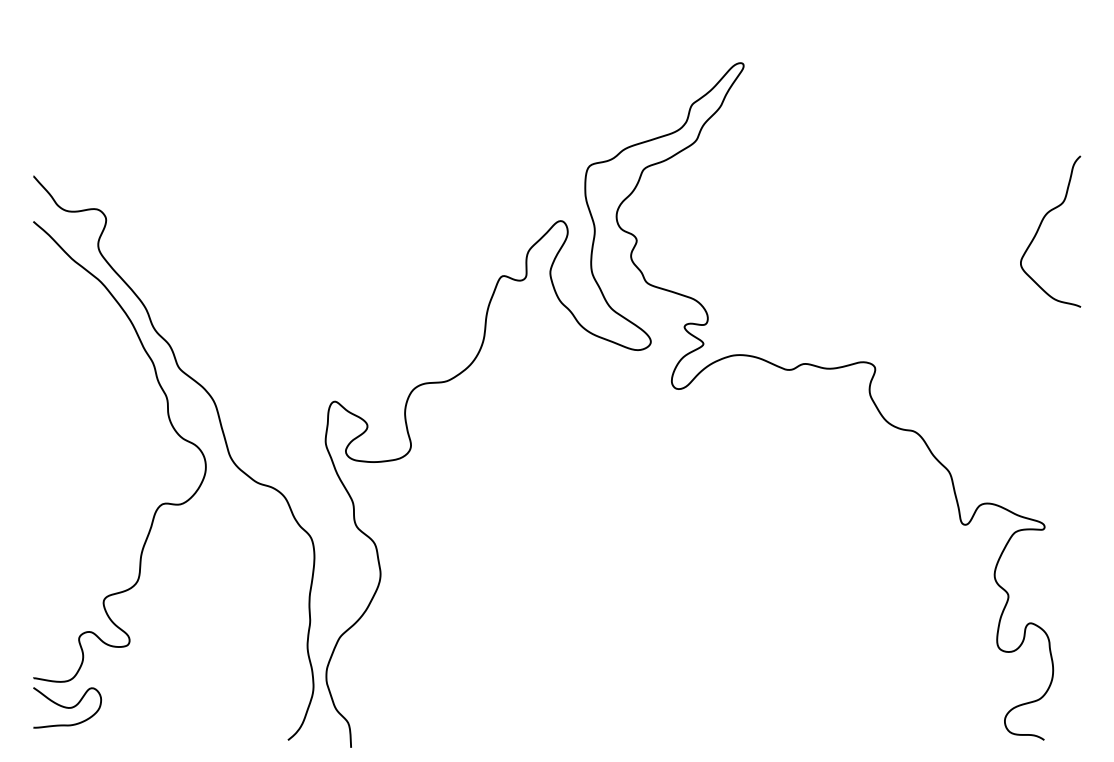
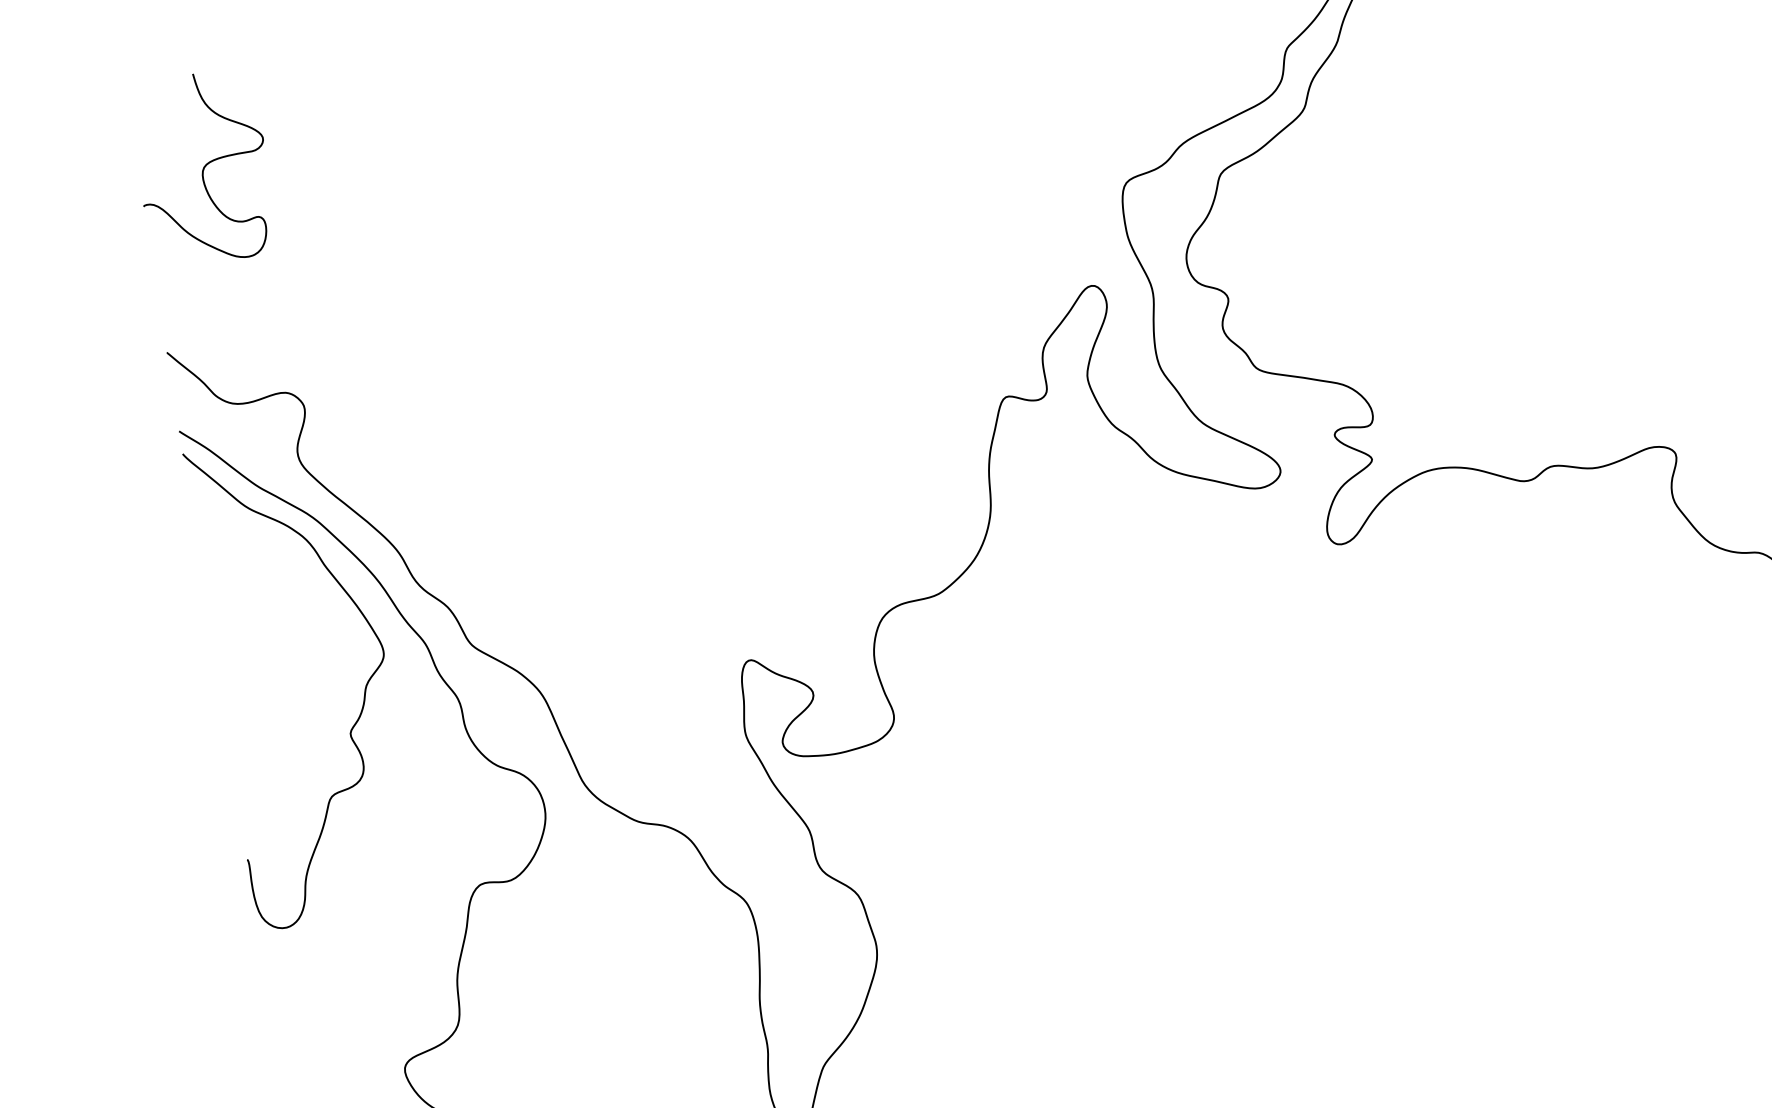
curve: (70, 75) -> (203, 168), added
curve: (114, 383) -> (363, 689), added

